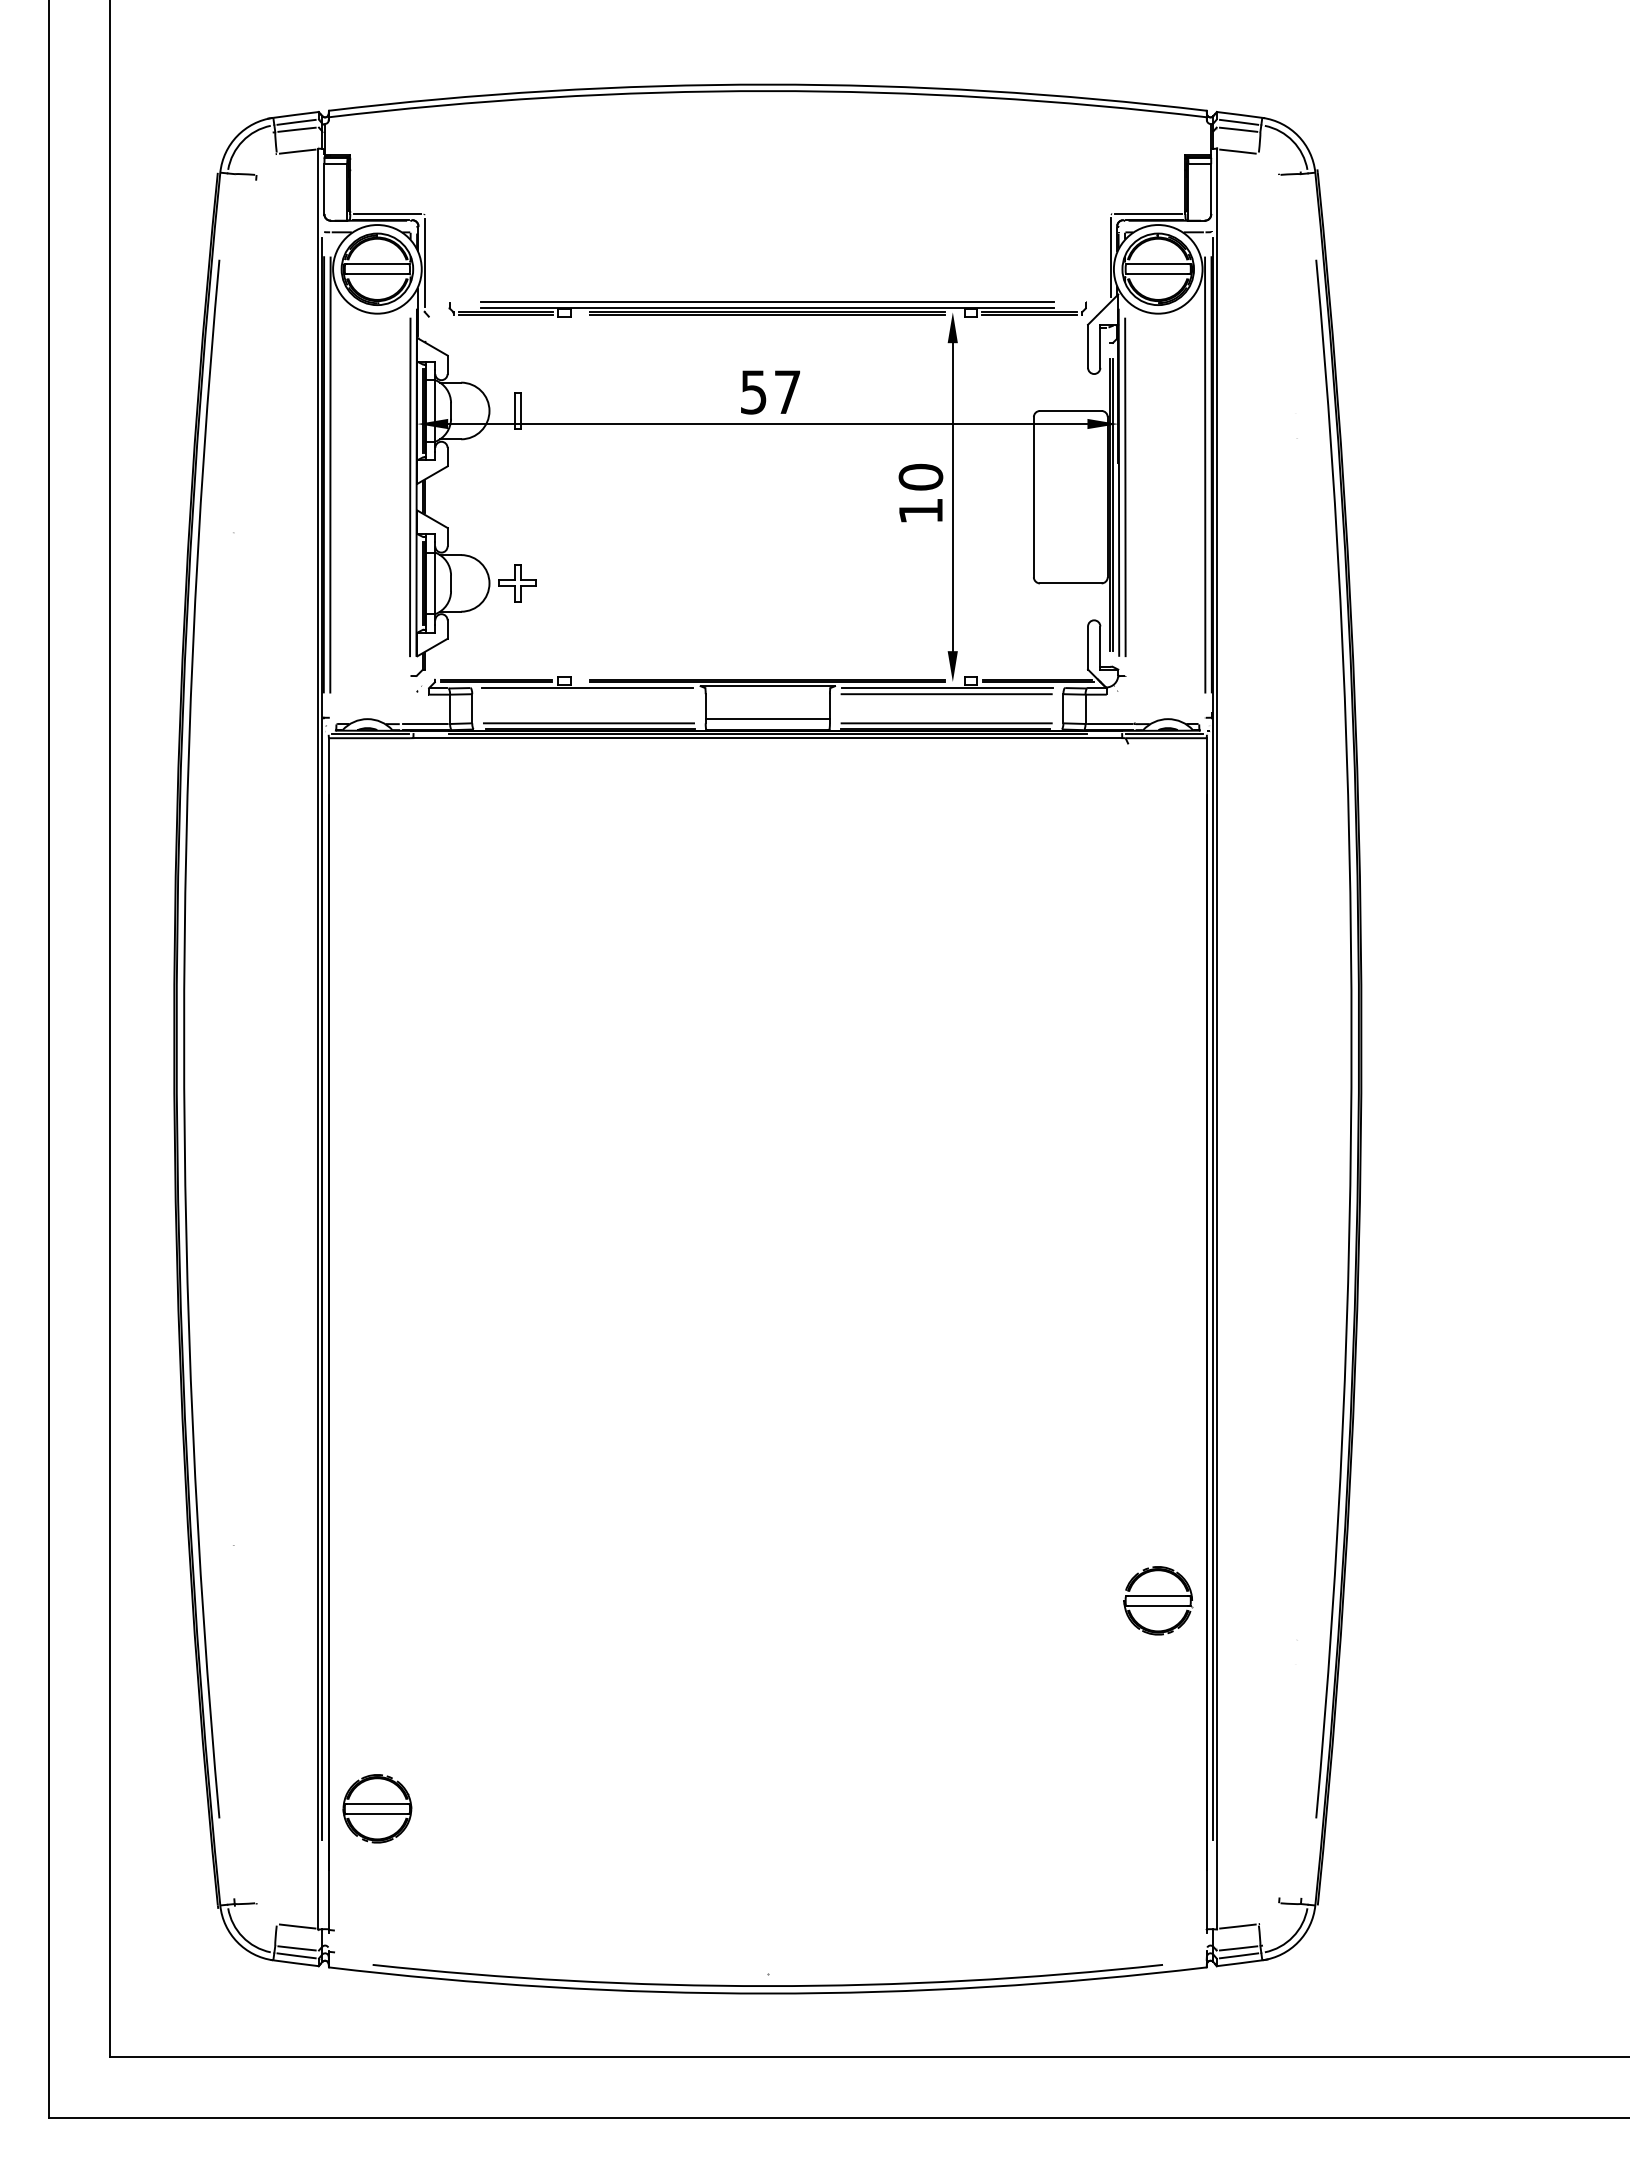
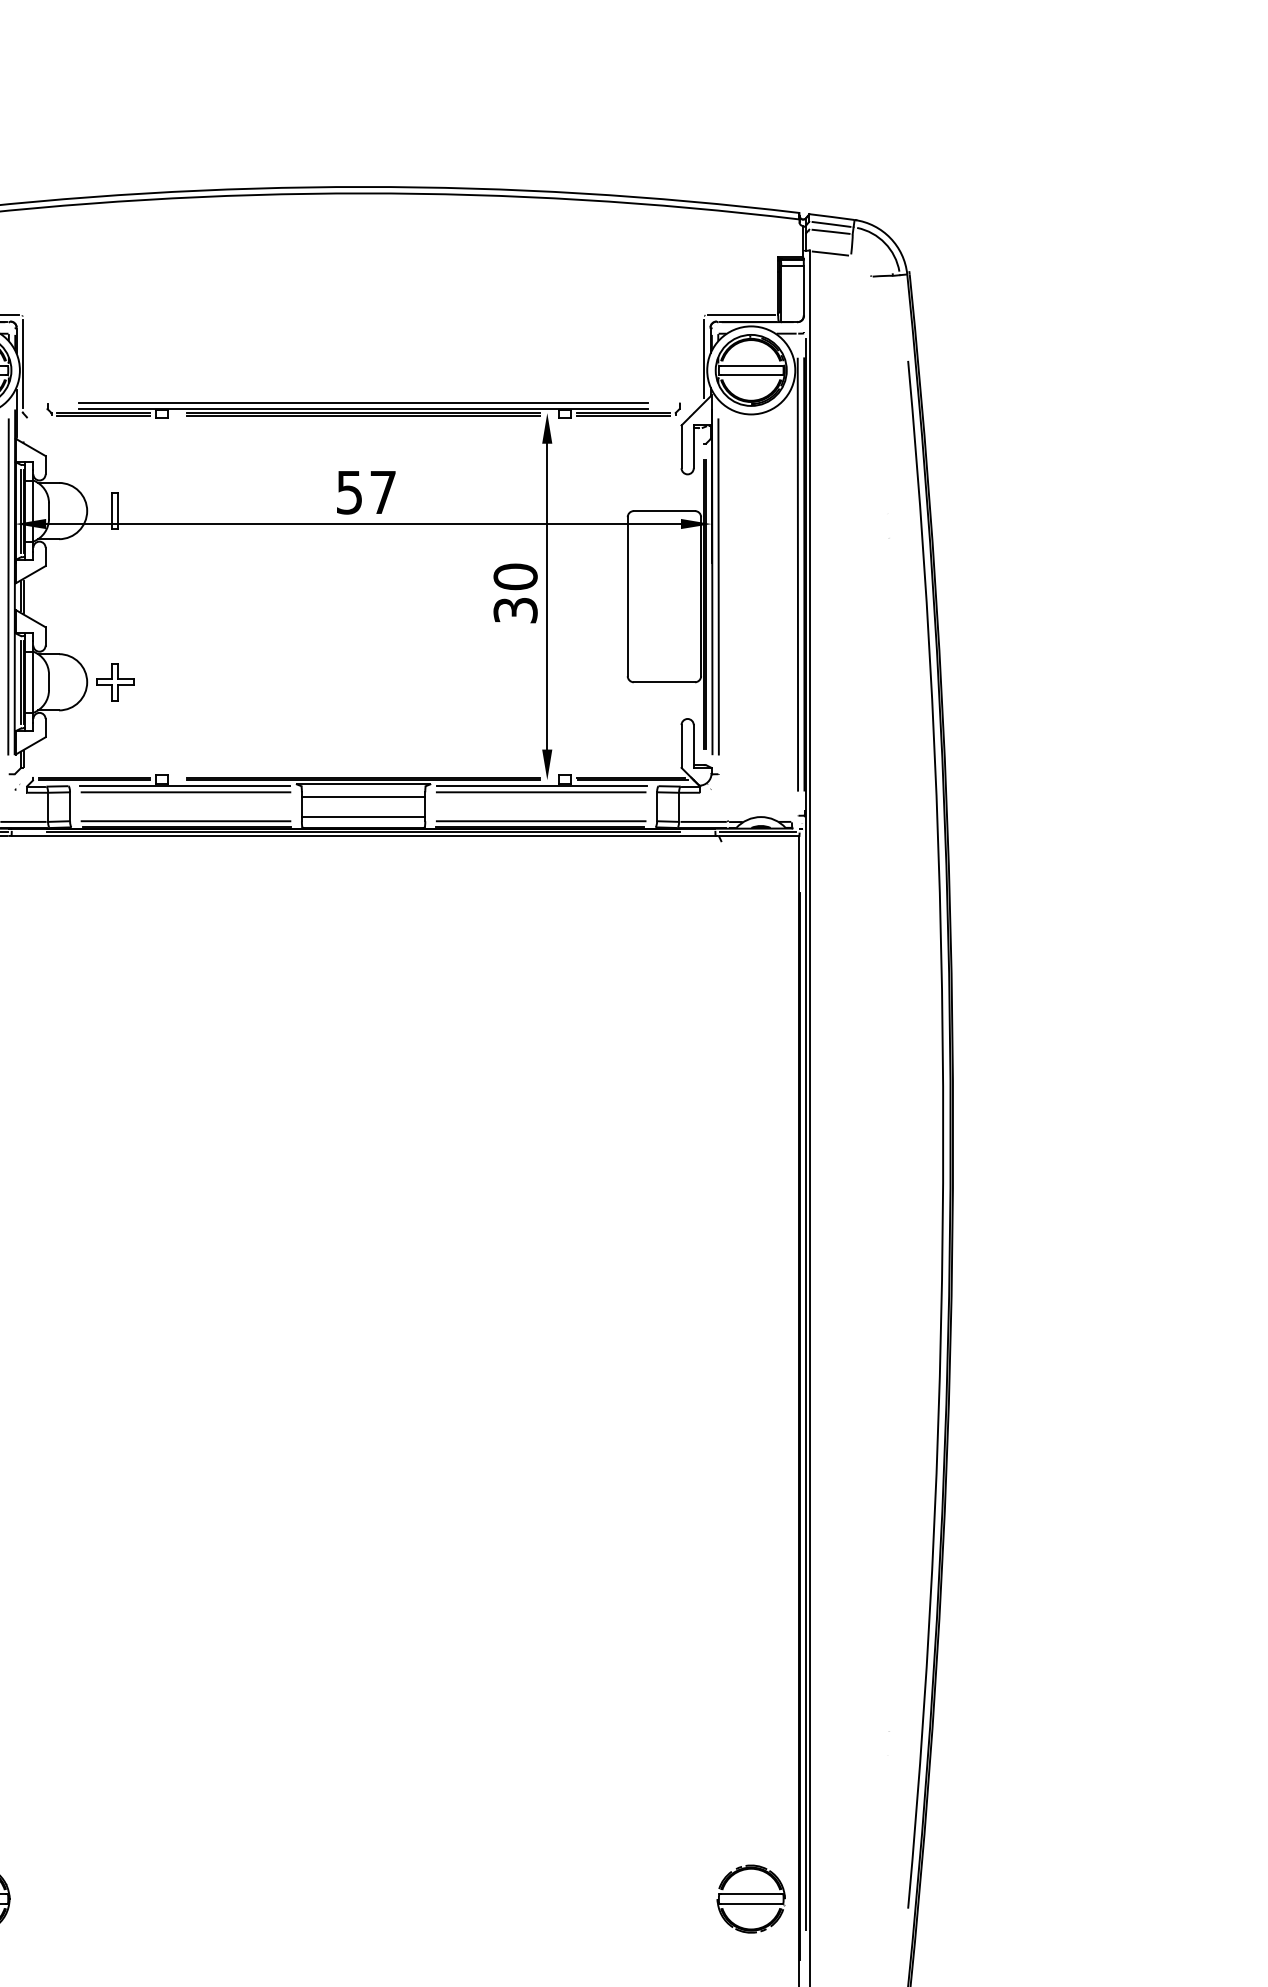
text: (920, 510) -> (515, 609), 10 -> 30
line: (588, 694) -> (185, 792), added
line: (767, 698) -> (363, 796), added
part: (1158, 1600) -> (751, 1898), moved

